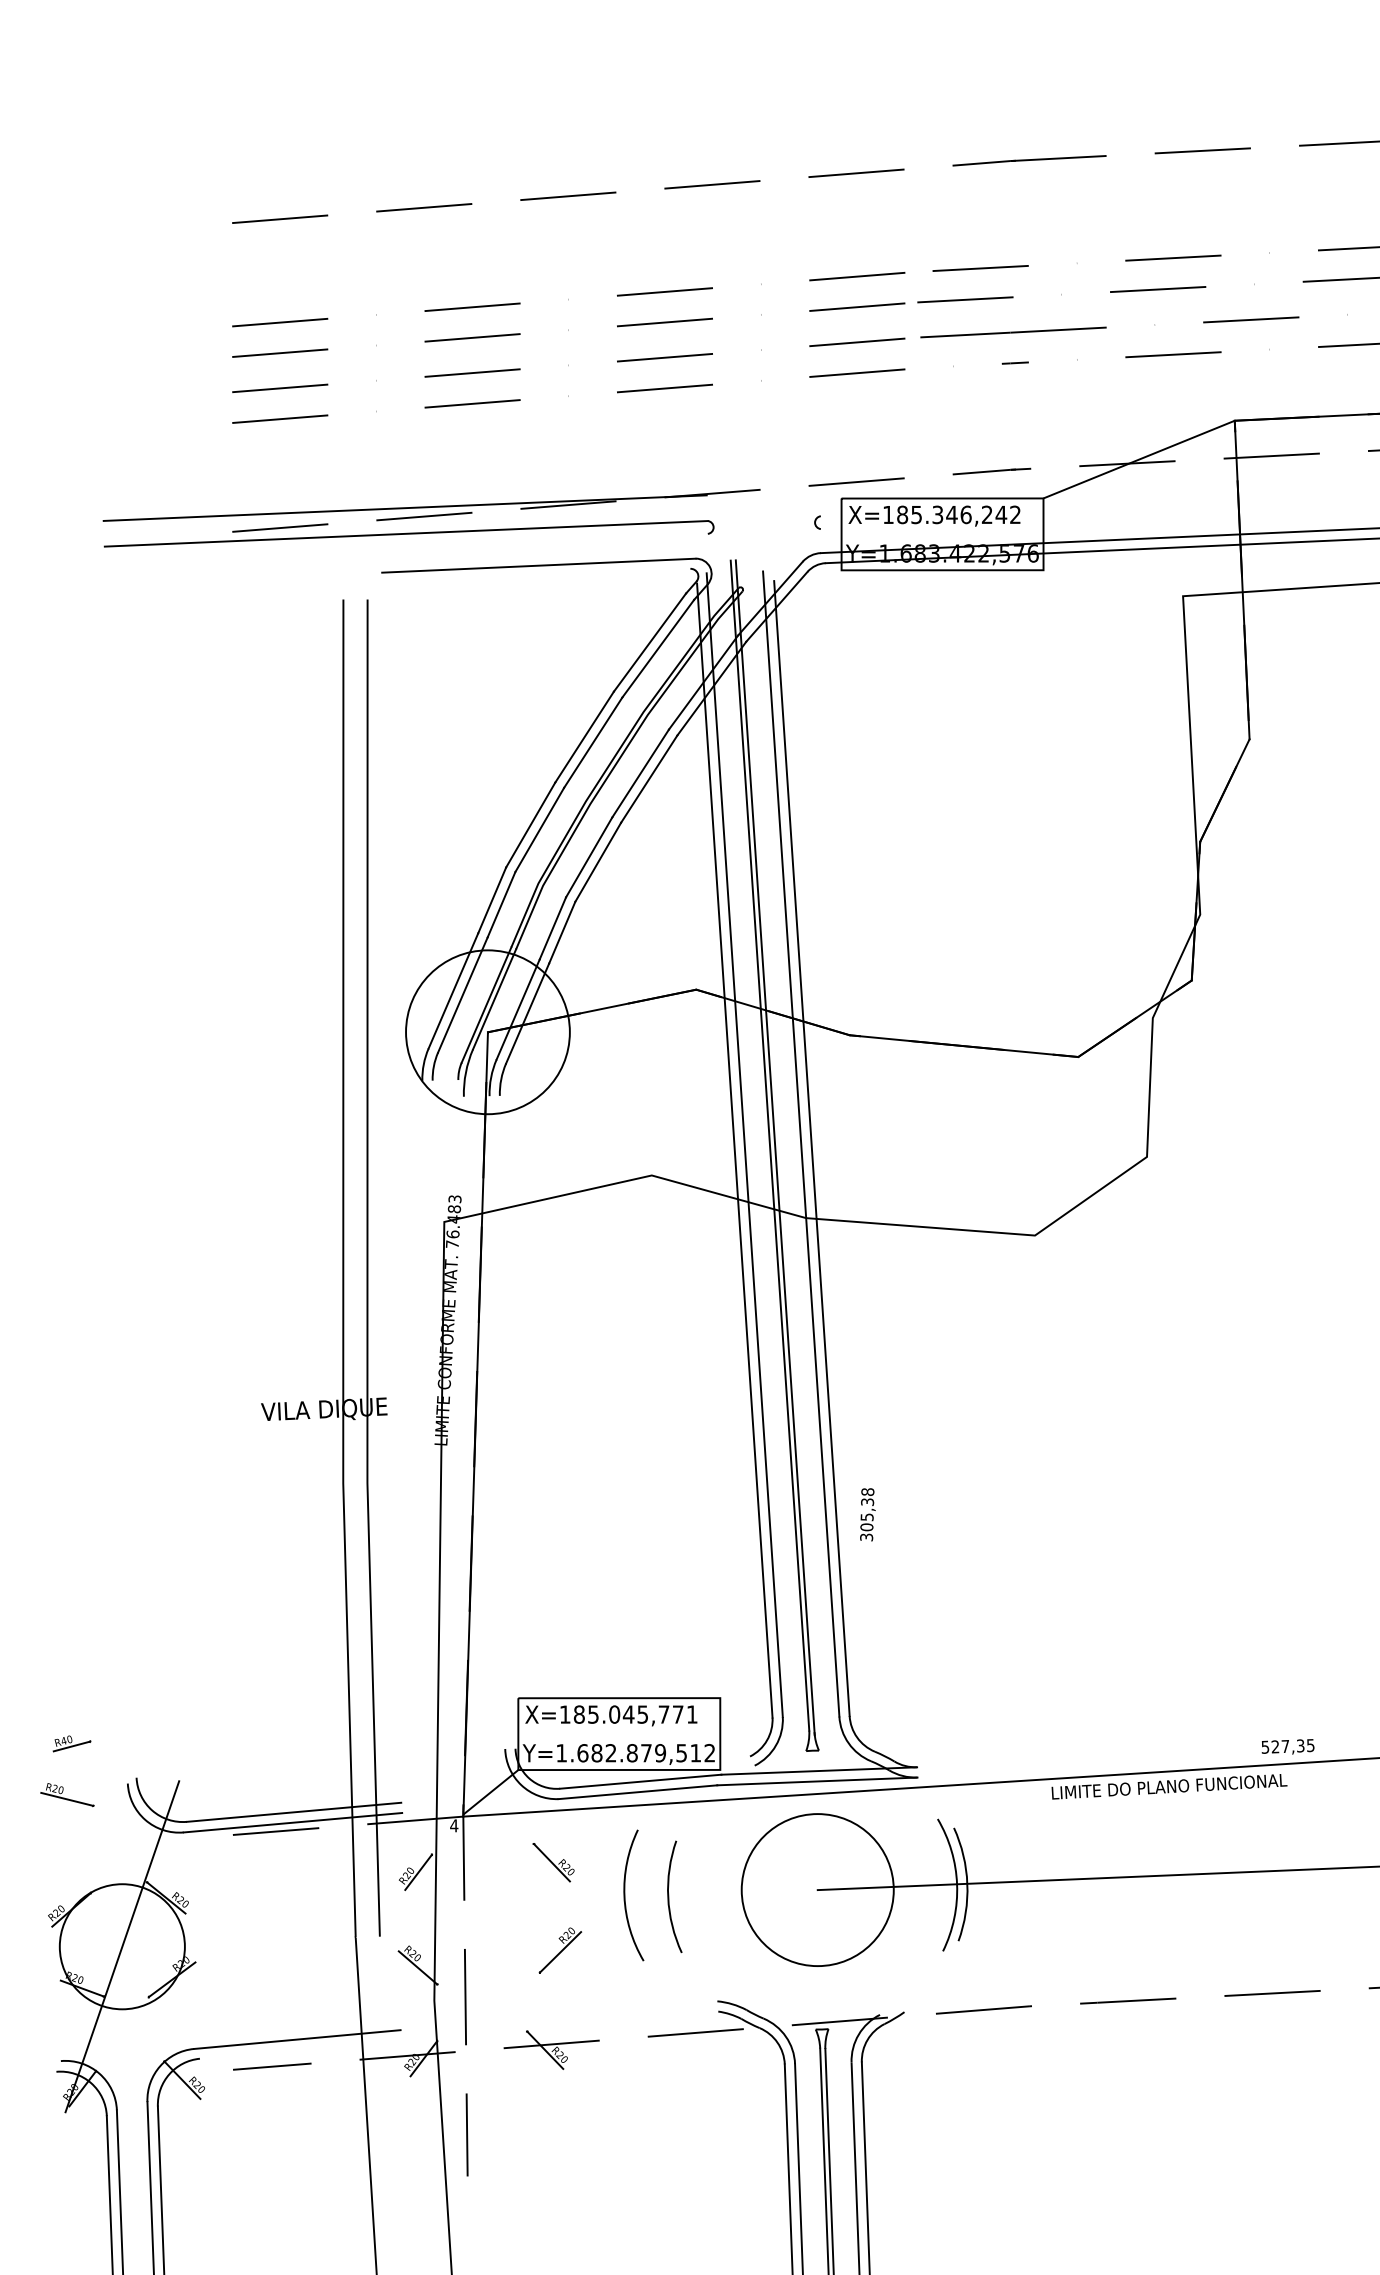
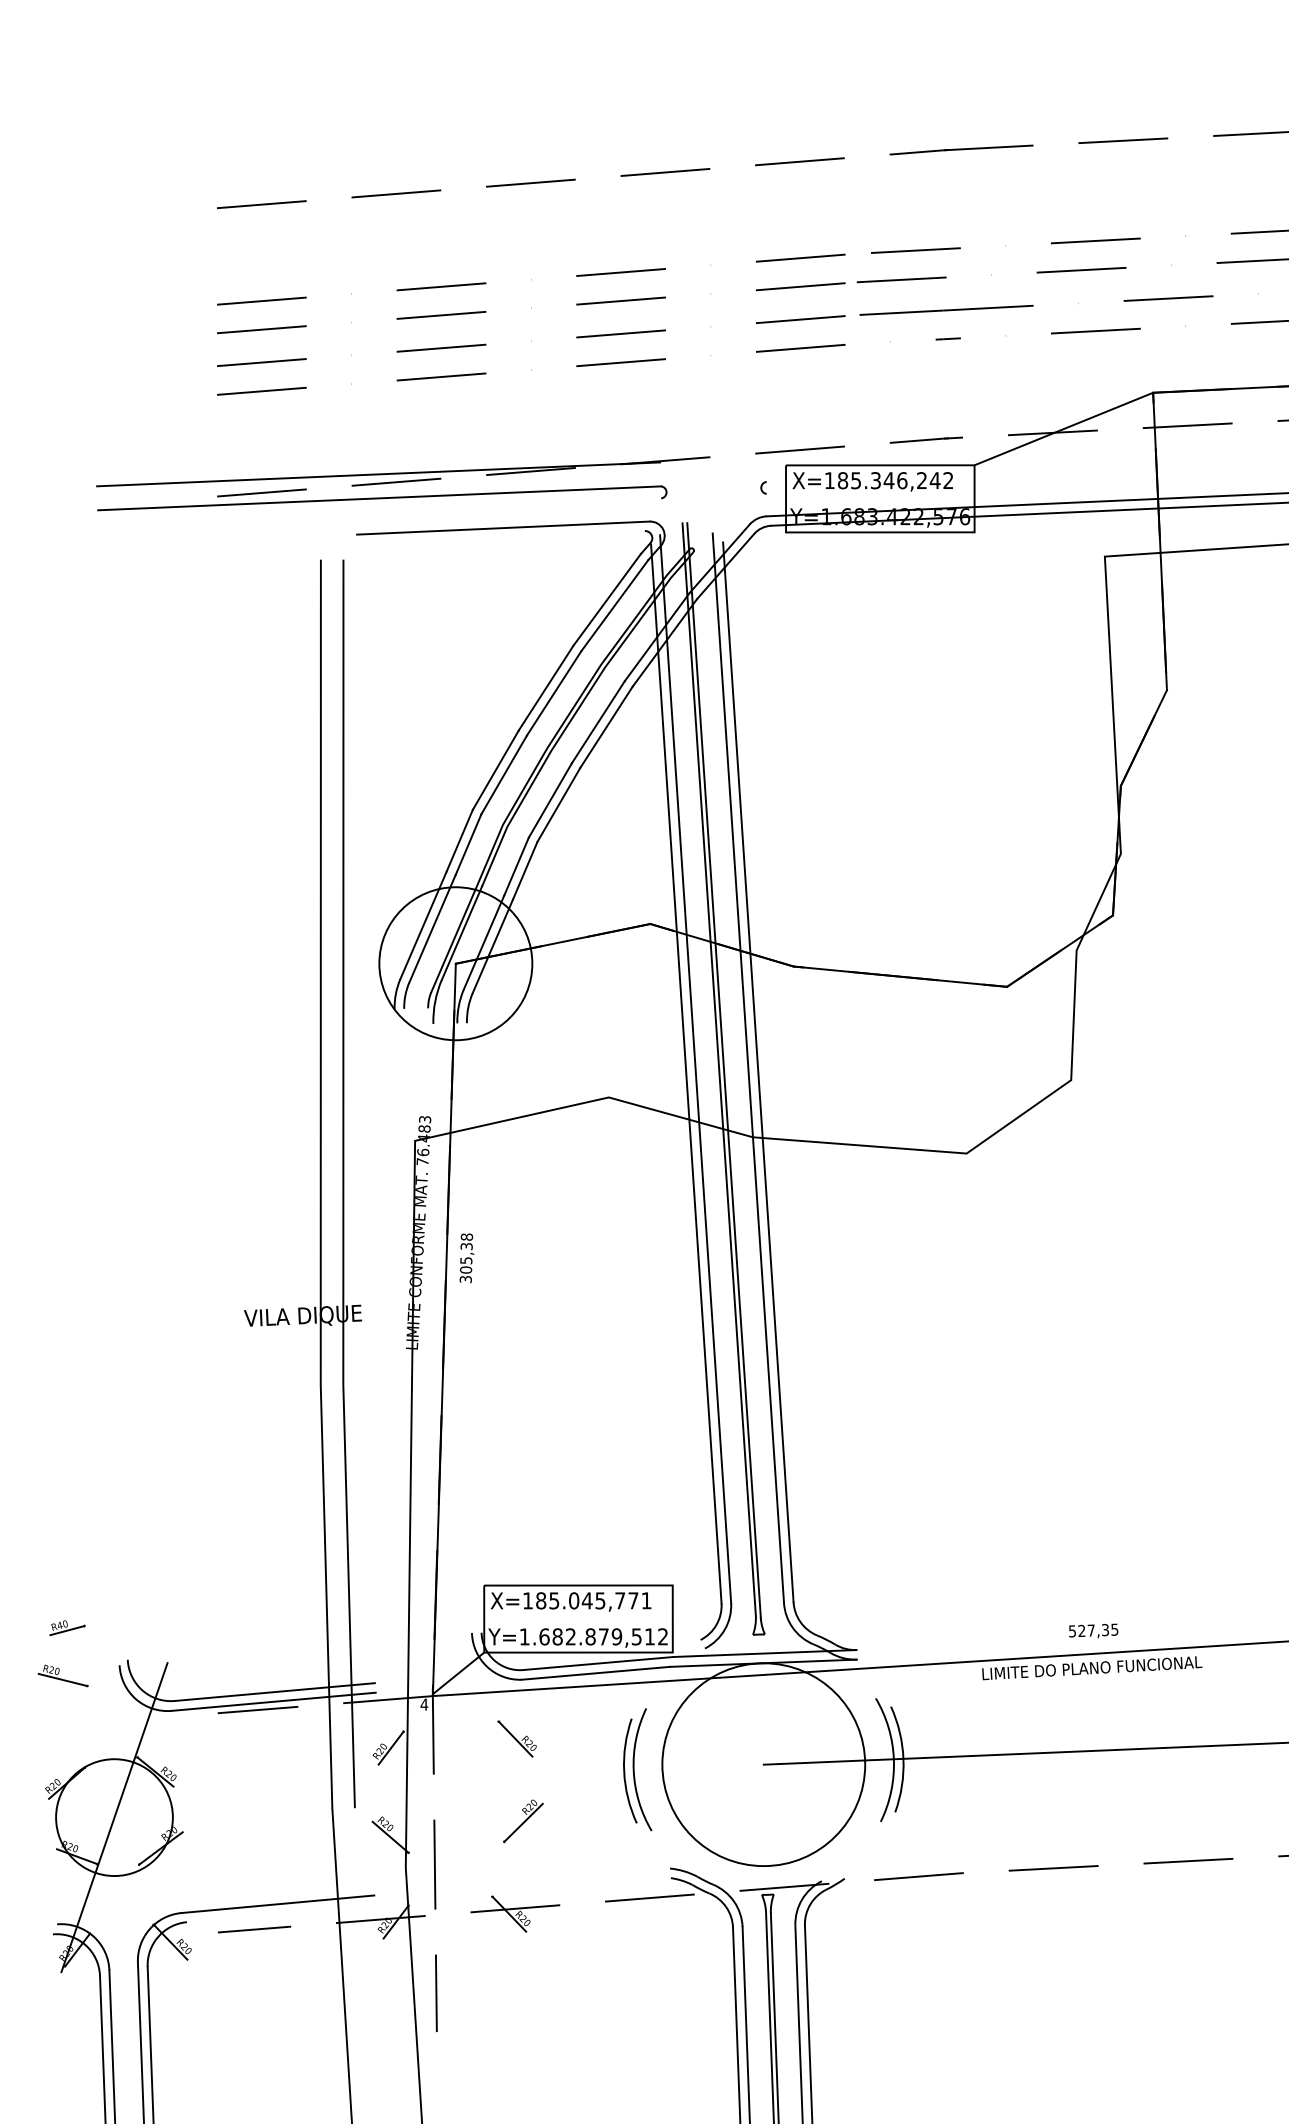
text: (867, 1514) -> (466, 1258), moved
text: (1287, 1746) -> (1093, 1630), moved
circle: (817, 1889) -> (763, 1764), size x1.43
arc: (625, 1895) -> (634, 1769), moved

